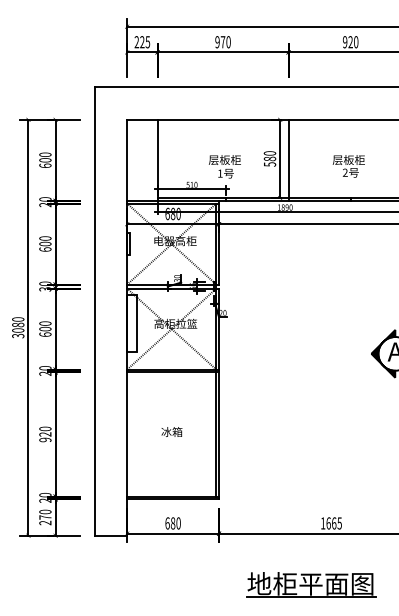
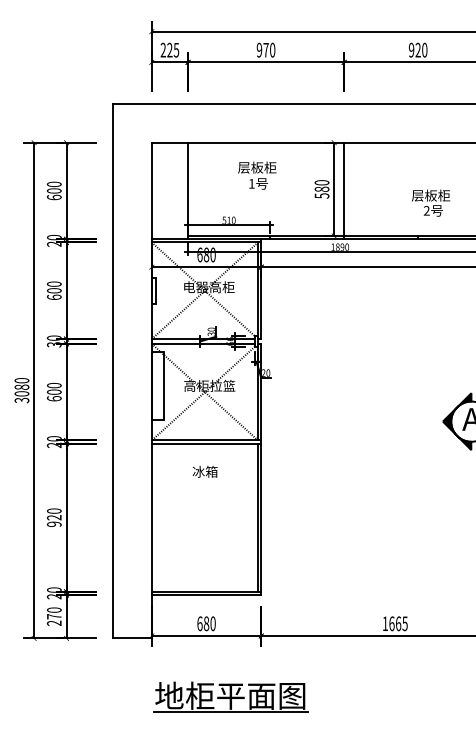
text: (349, 165) -> (431, 202), moved
text: (225, 166) -> (257, 175), moved
text: (171, 431) -> (204, 471), moved
part: (310, 584) -> (230, 696), moved

